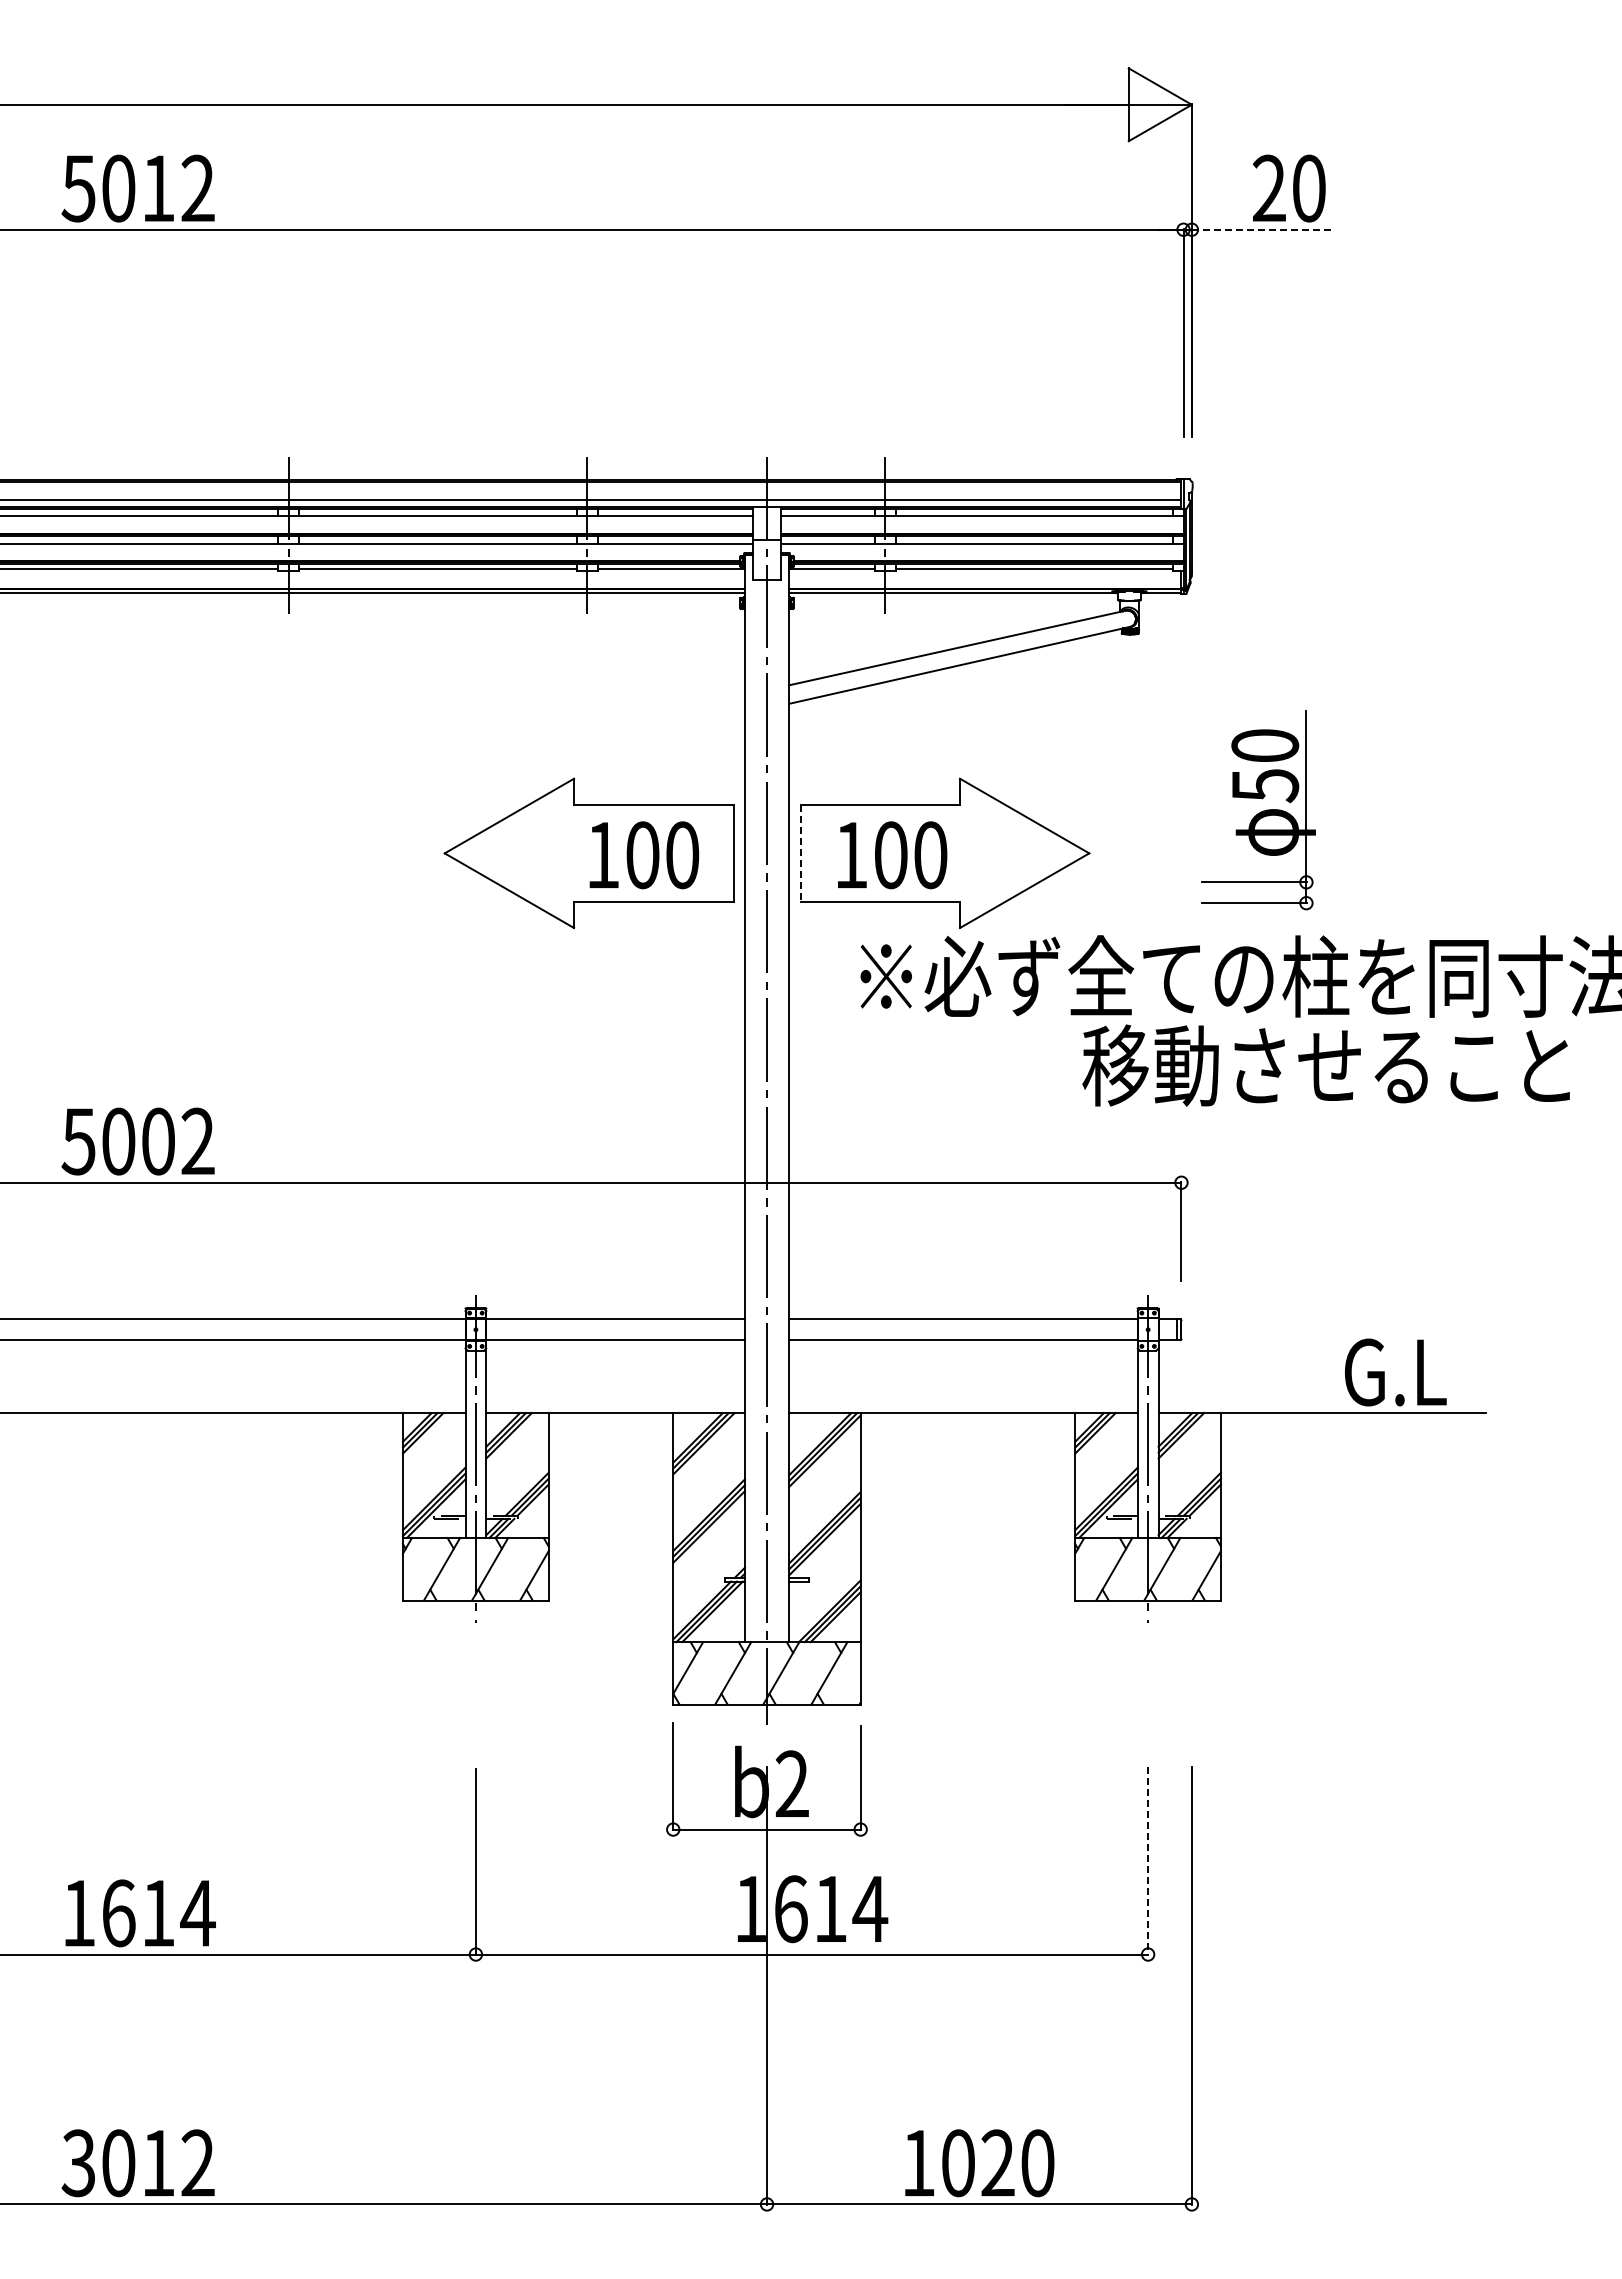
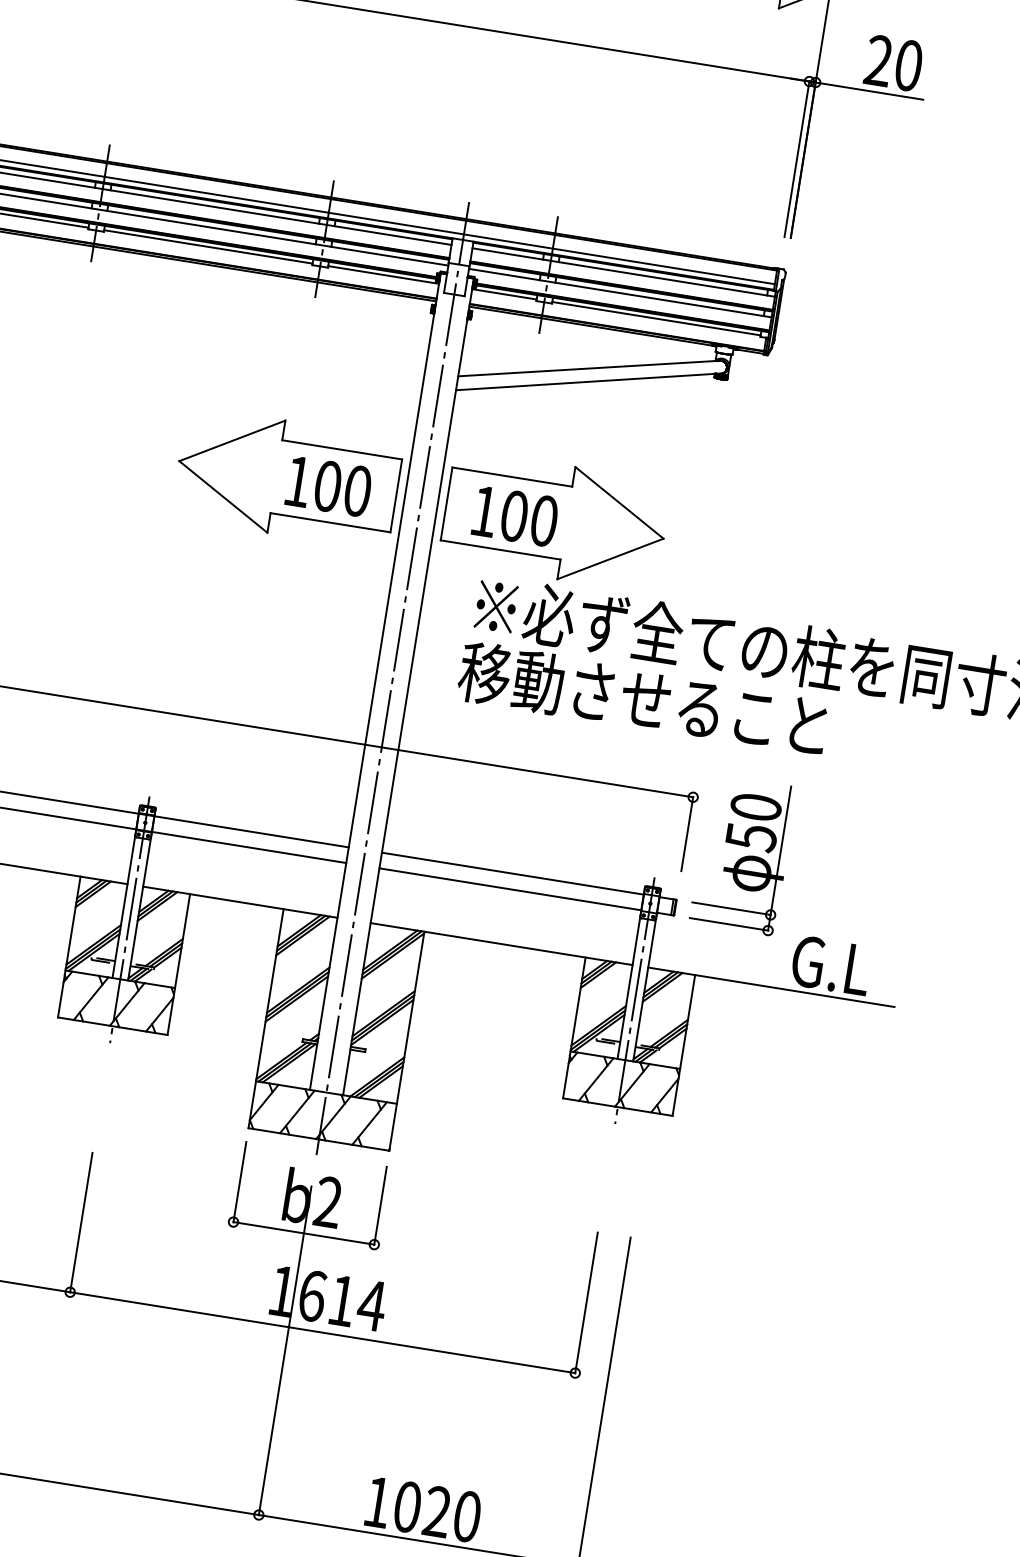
line: (1263, 229) -> (869, 90), dashed -> solid
part: (1258, 810) -> (743, 855), moved
line: (800, 853) -> (446, 504), dashed -> solid
text: (1325, 1065) -> (642, 698), moved
line: (1148, 1861) -> (586, 1303), dashed -> solid

